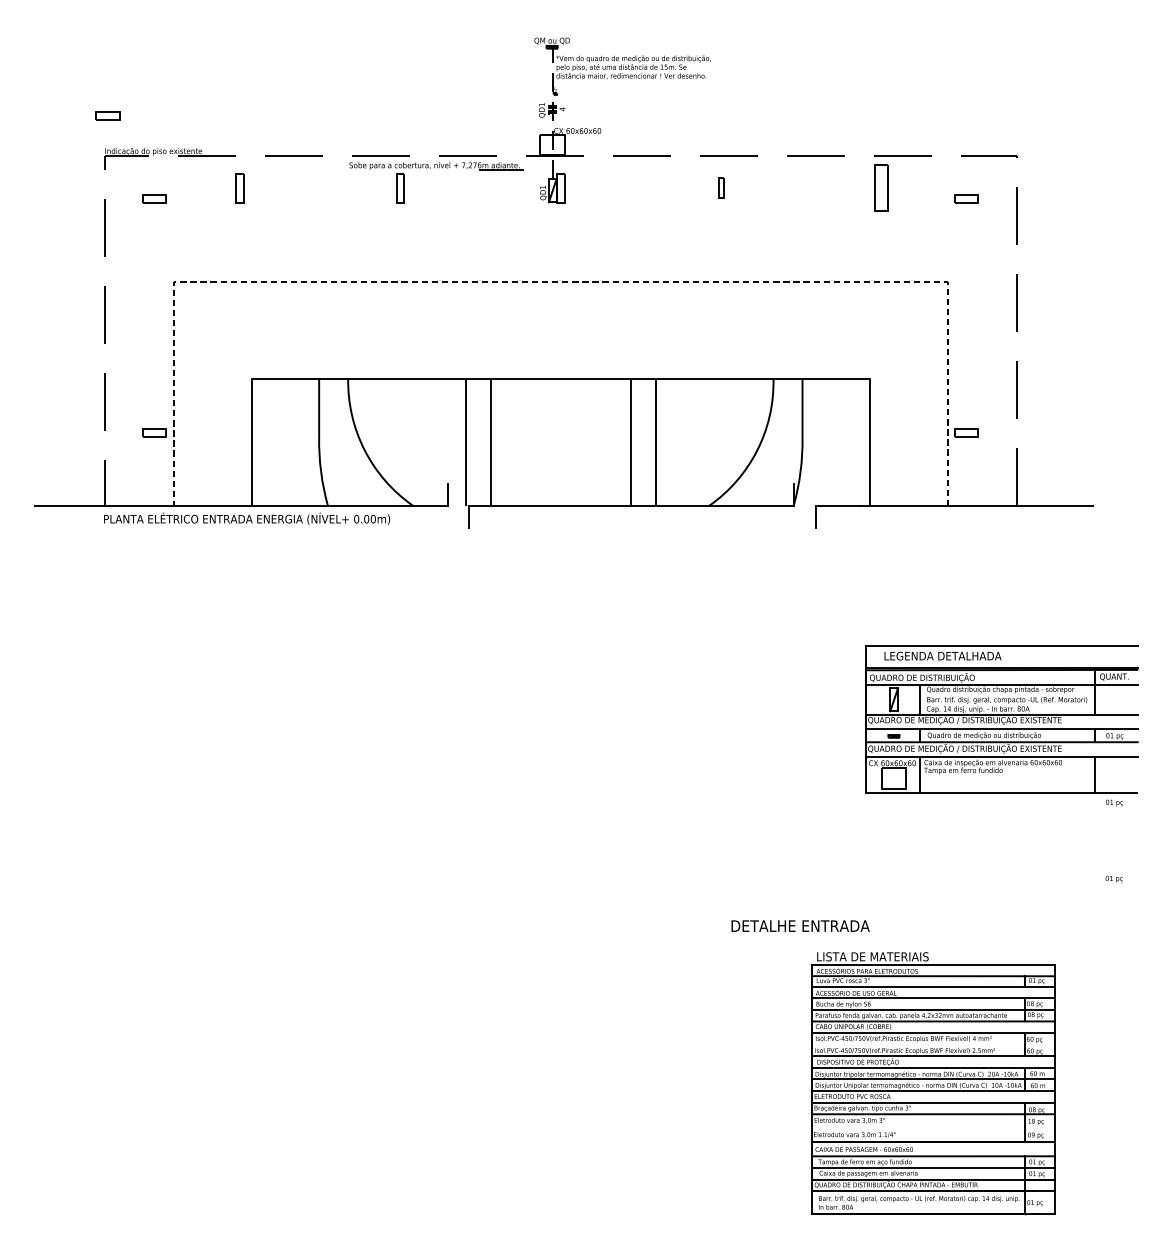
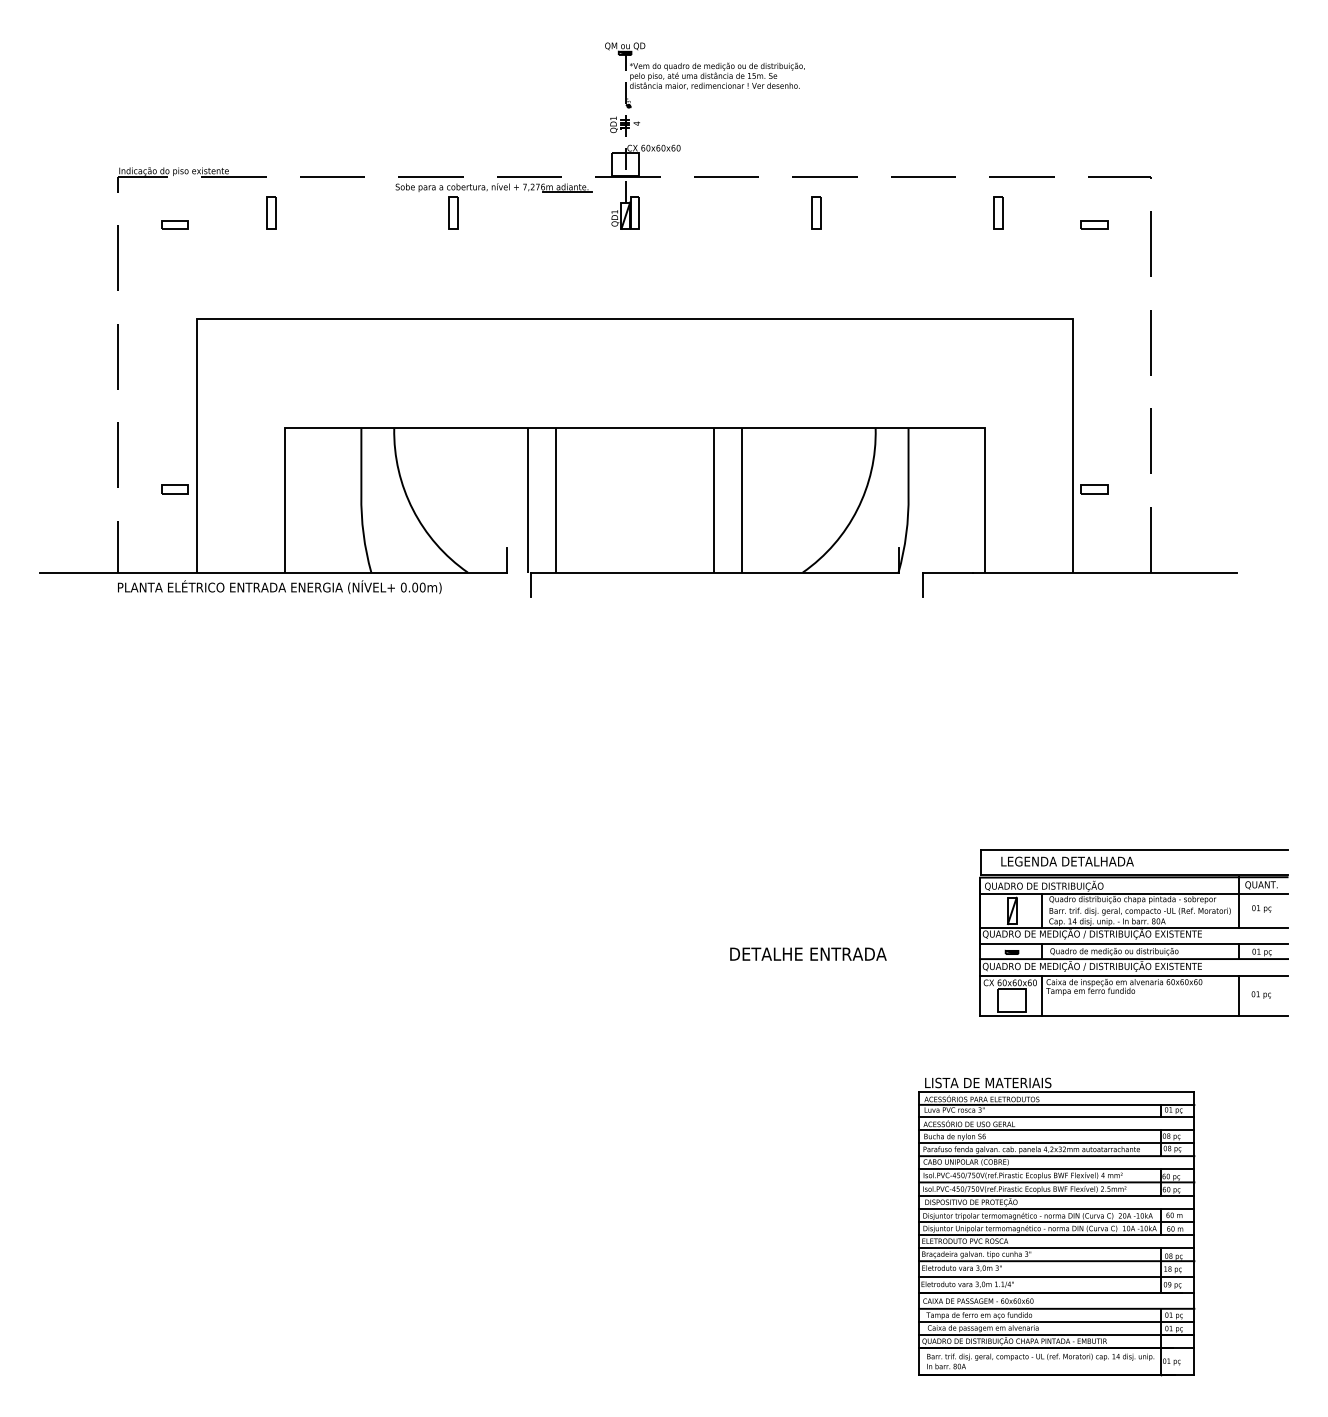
part: (107, 115) -> (121, 130), removed
part: (721, 187) -> (816, 212), size x1.43
part: (881, 187) -> (998, 212), size x0.62
line: (560, 282) -> (634, 319), dashed -> solid
part: (1001, 718) -> (1133, 932), moved
text: (800, 925) -> (808, 953), moved
line: (933, 1044) -> (1056, 1182), added
line: (933, 1128) -> (1056, 1277), added

